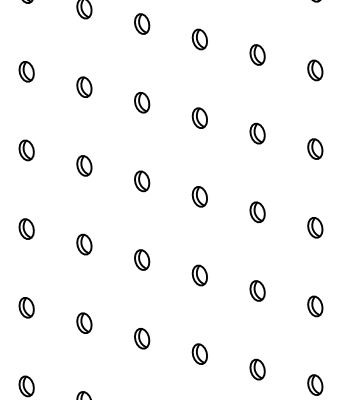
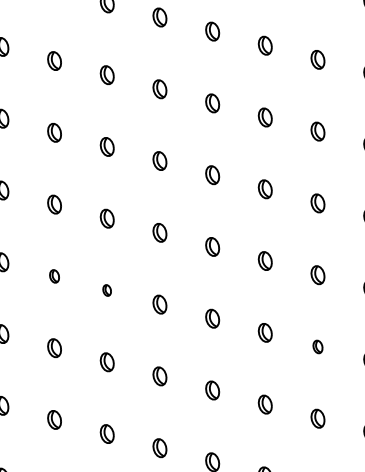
part: (26, 229) -> (54, 276), size x0.7
part: (83, 244) -> (106, 290), size x0.6
part: (314, 305) -> (317, 346), size x0.7

